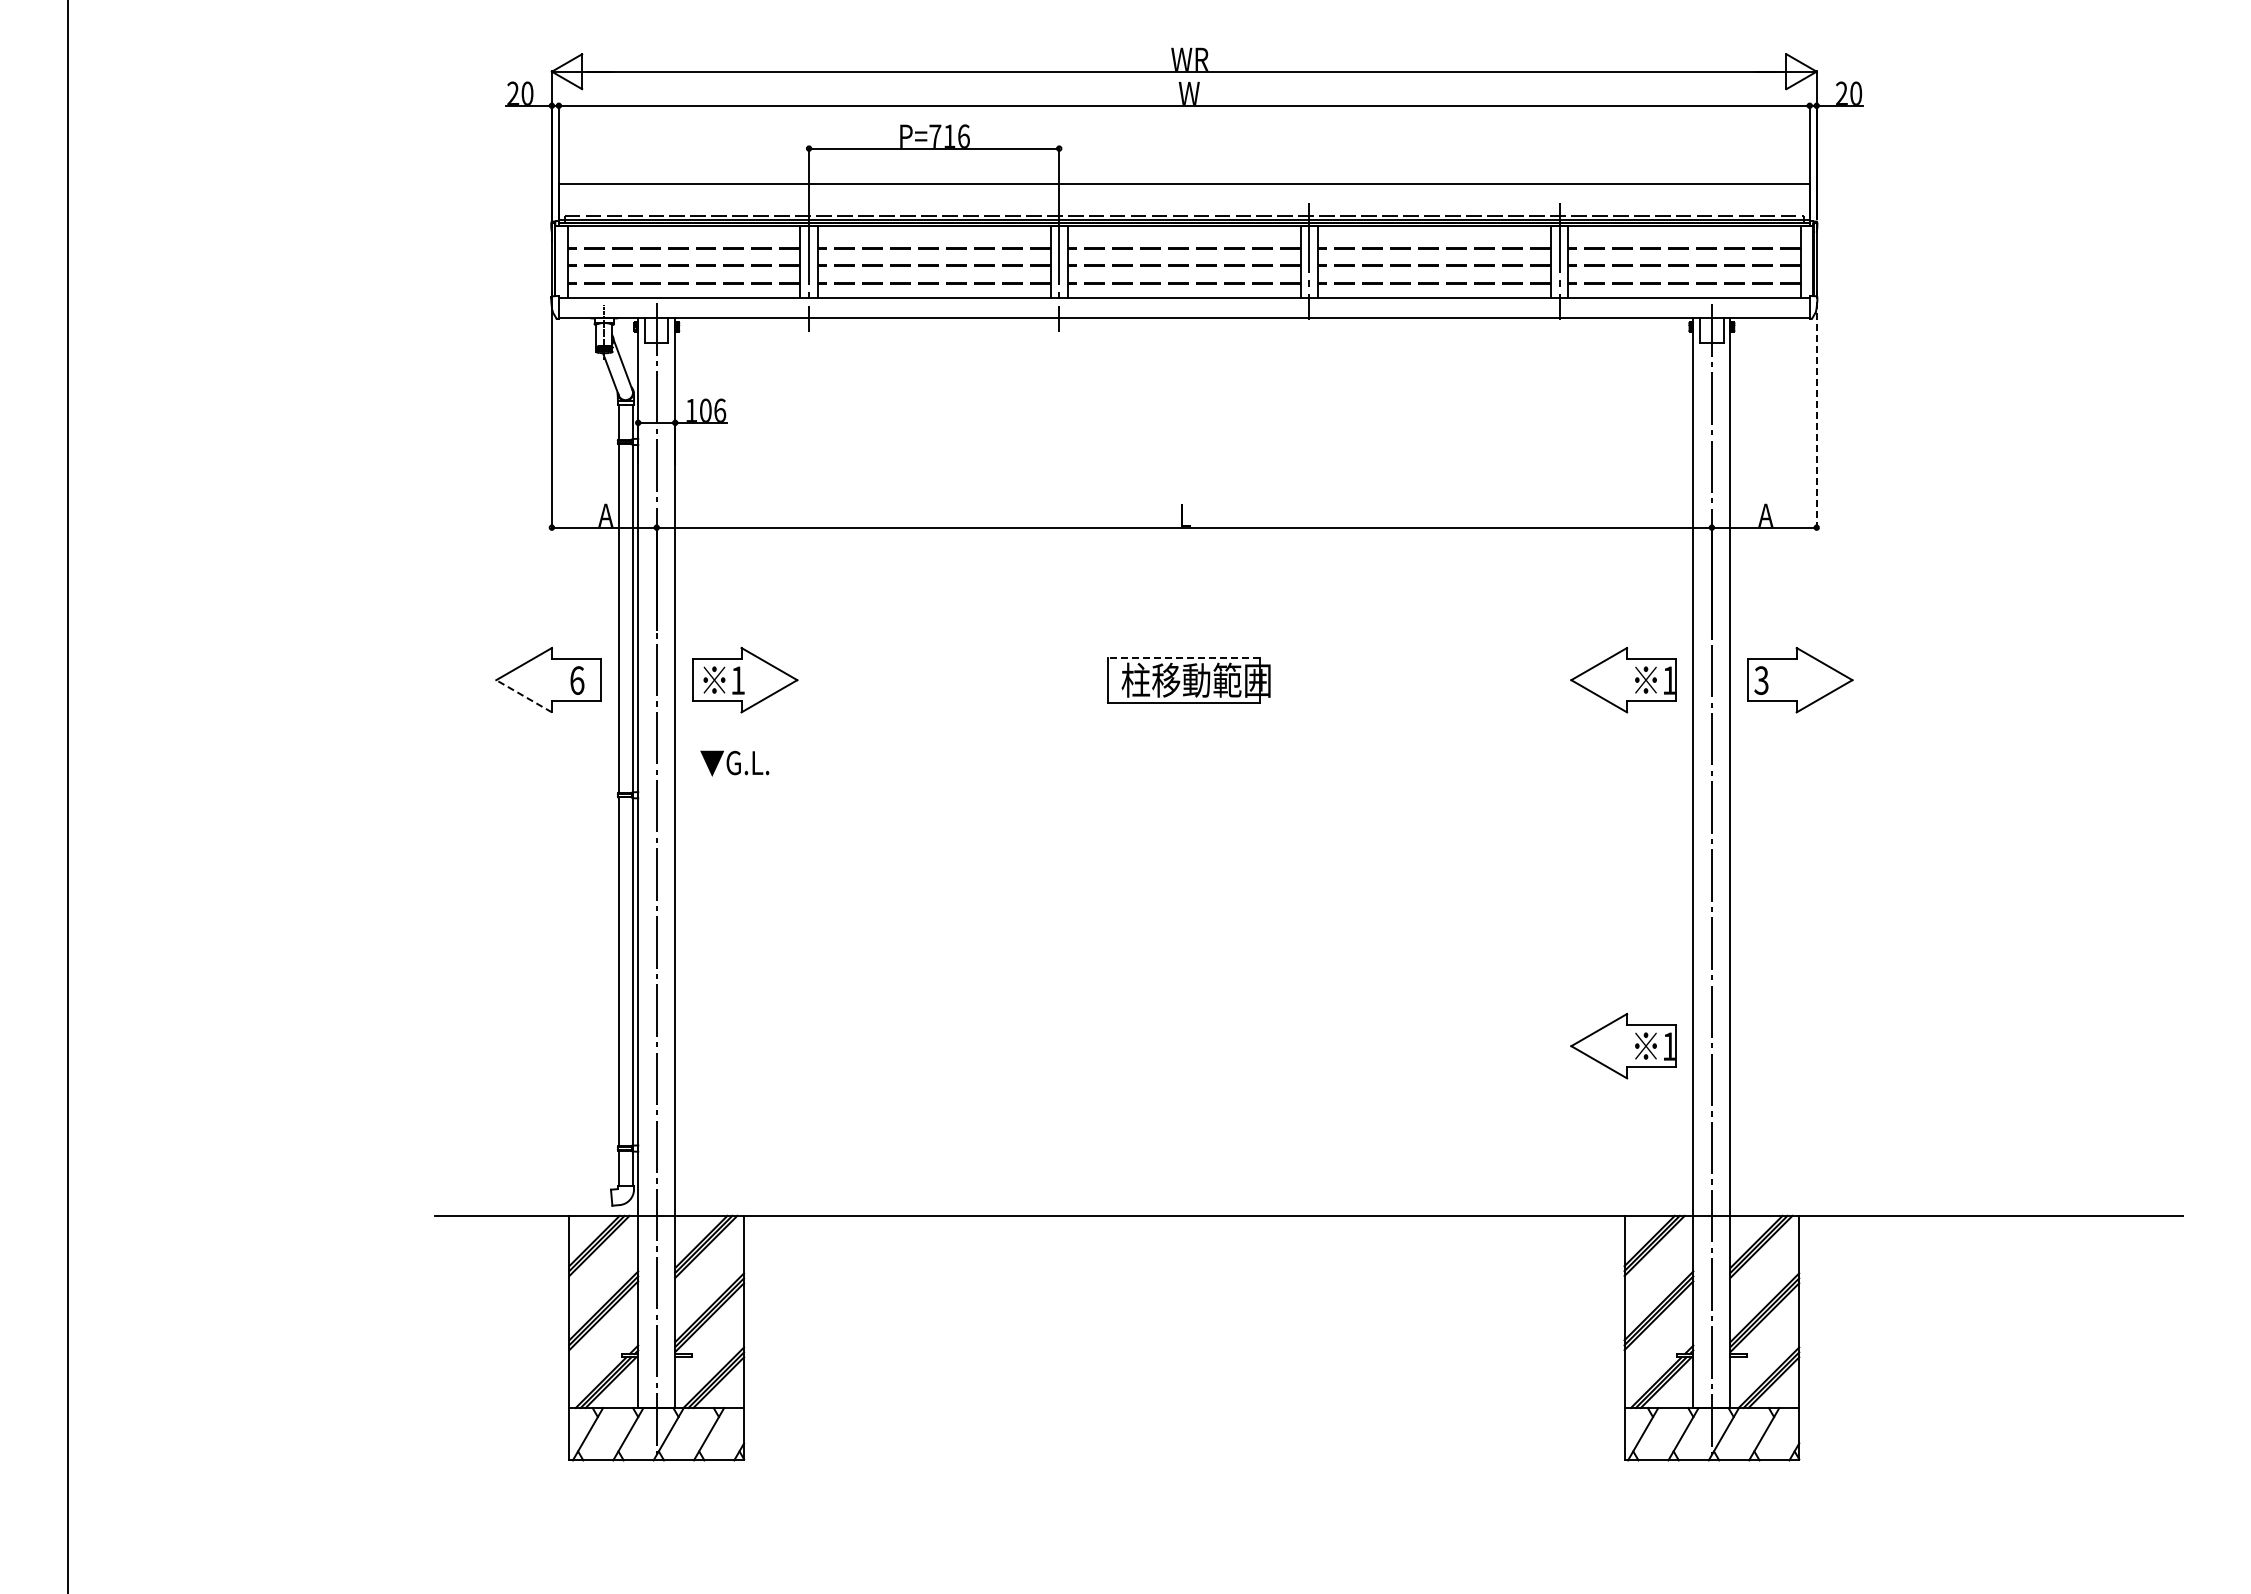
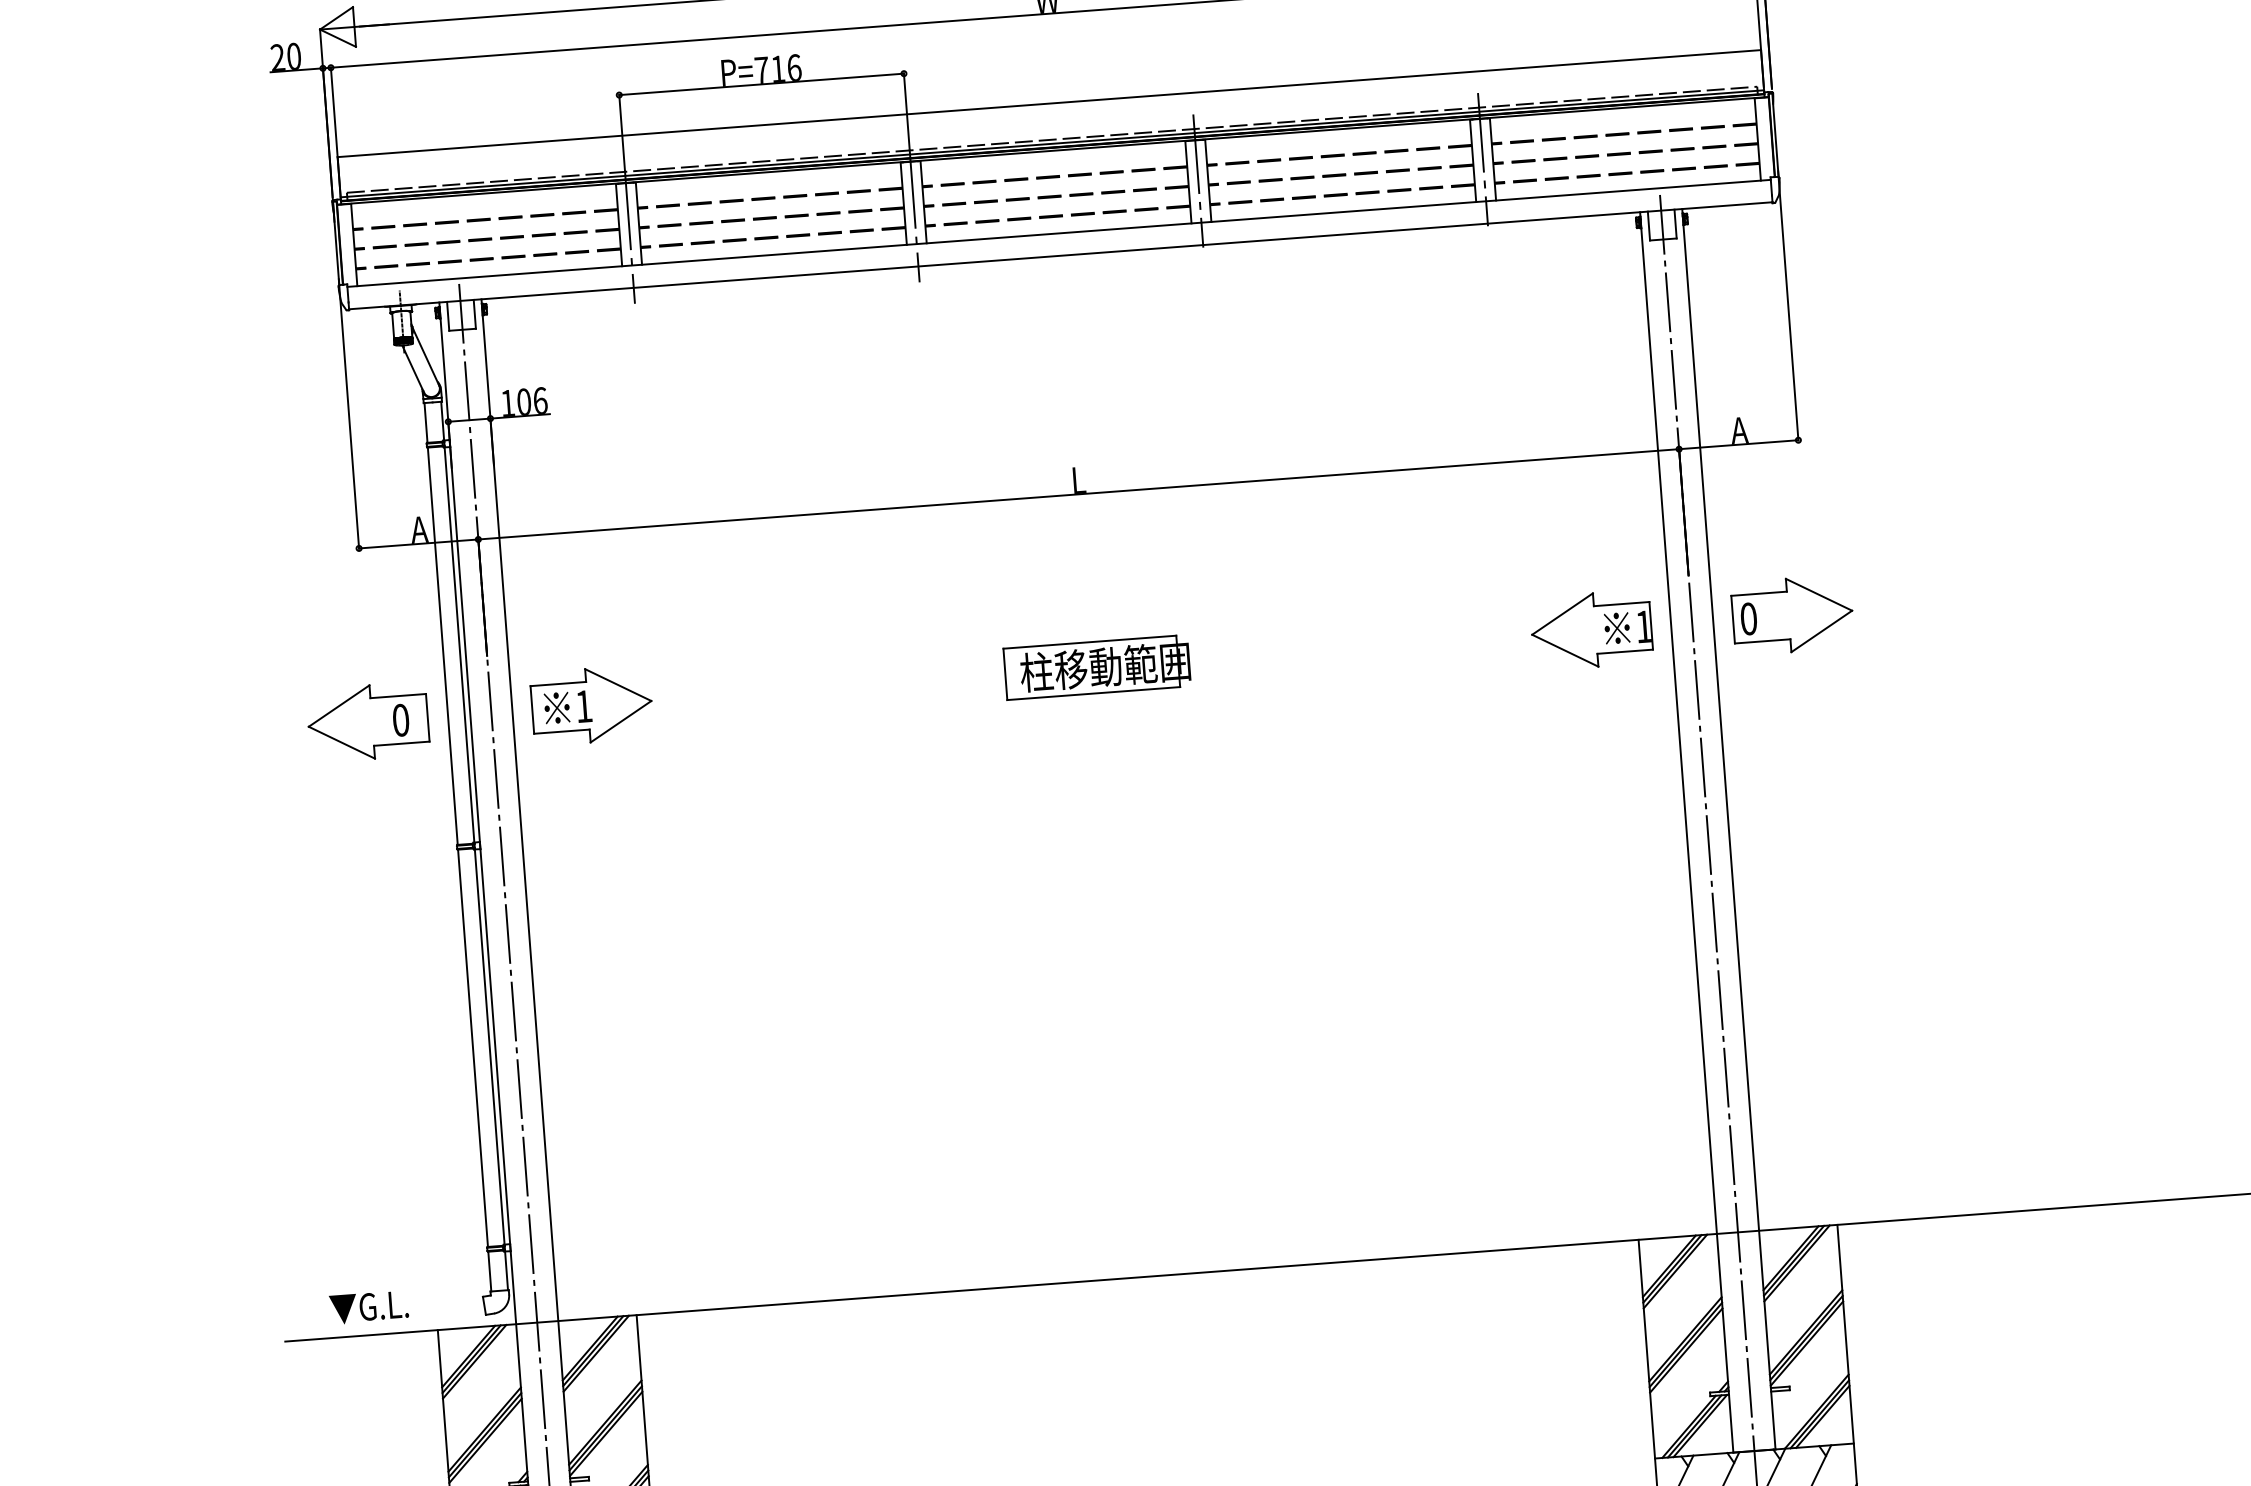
line: (1816, 410) -> (1788, 306), dashed -> solid
line: (1184, 657) -> (1090, 642), dashed -> solid
text: (577, 680) -> (401, 720), 6 -> 0
text: (1761, 680) -> (1748, 618), 3 -> 0
line: (523, 696) -> (341, 743), dashed -> solid
text: (734, 763) -> (368, 1307), moved
part: (1623, 1046) -> (1622, 1047), removed

